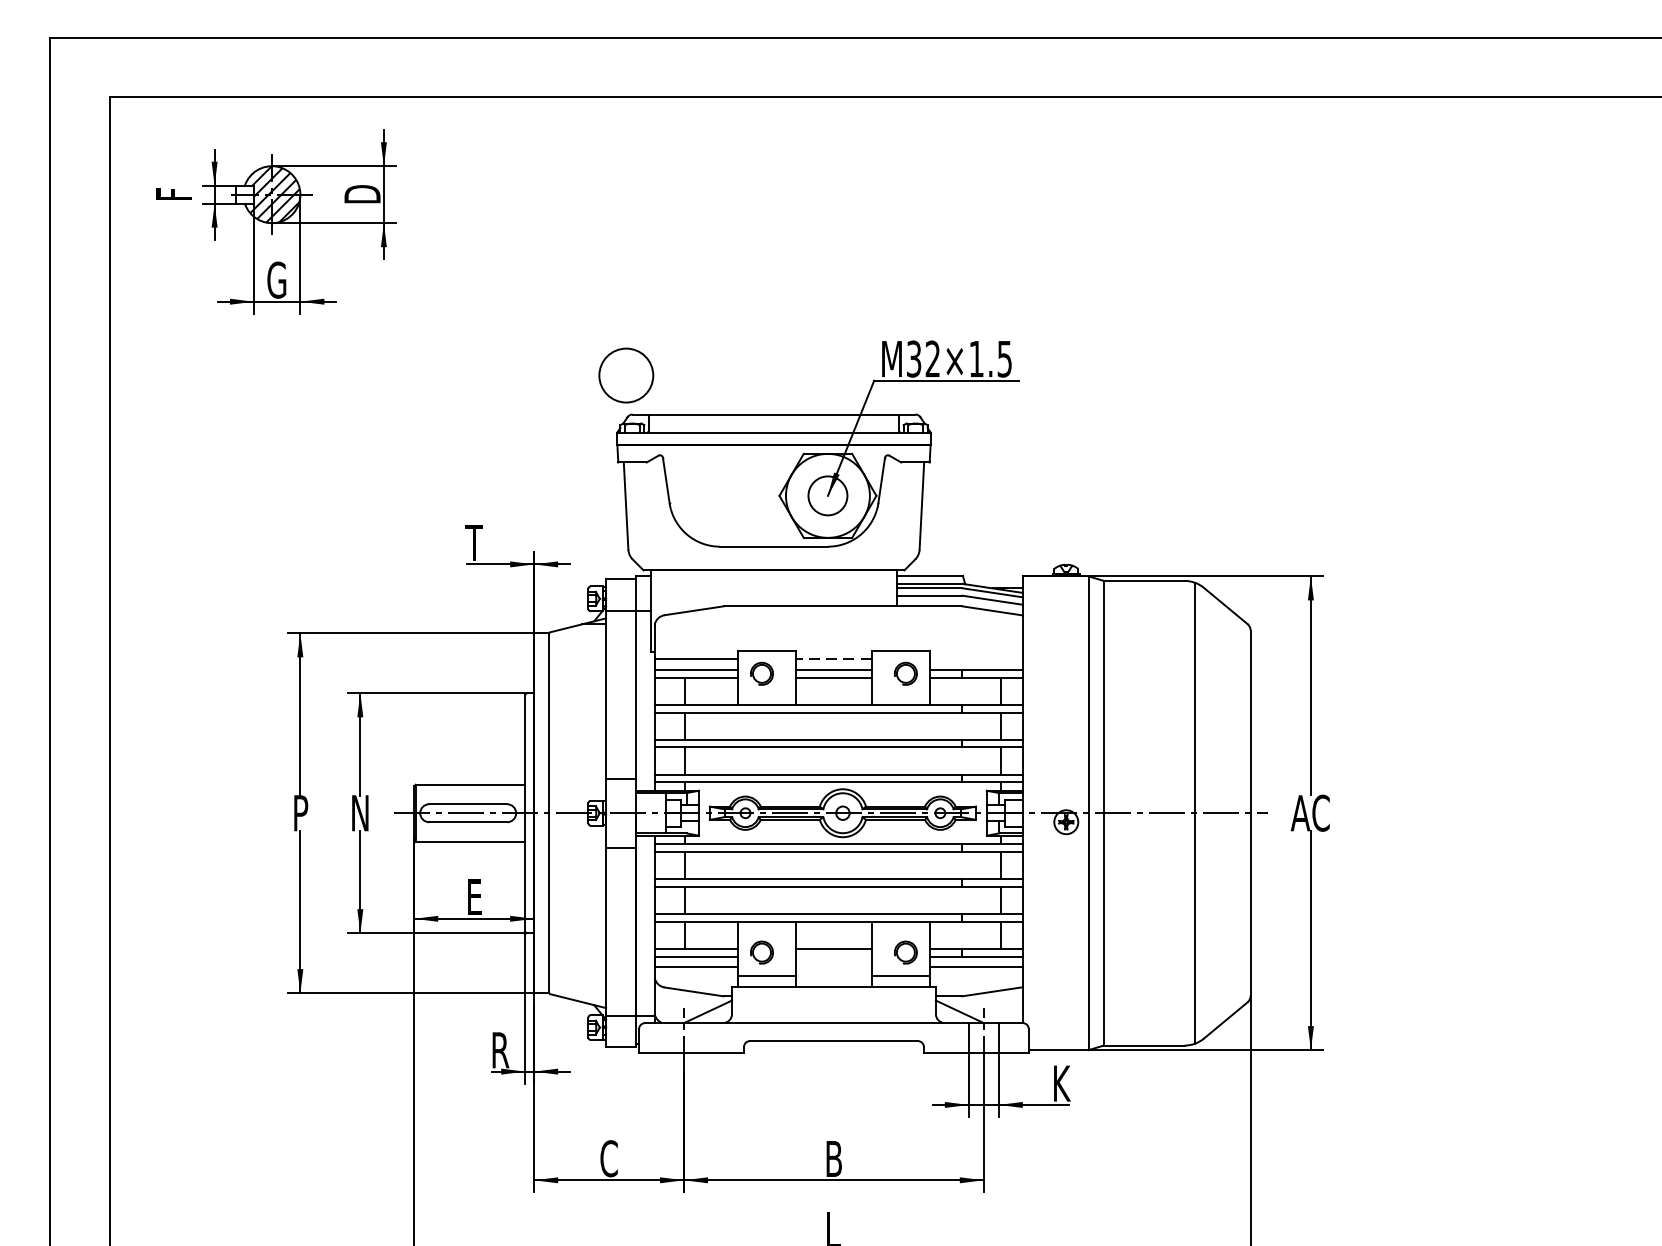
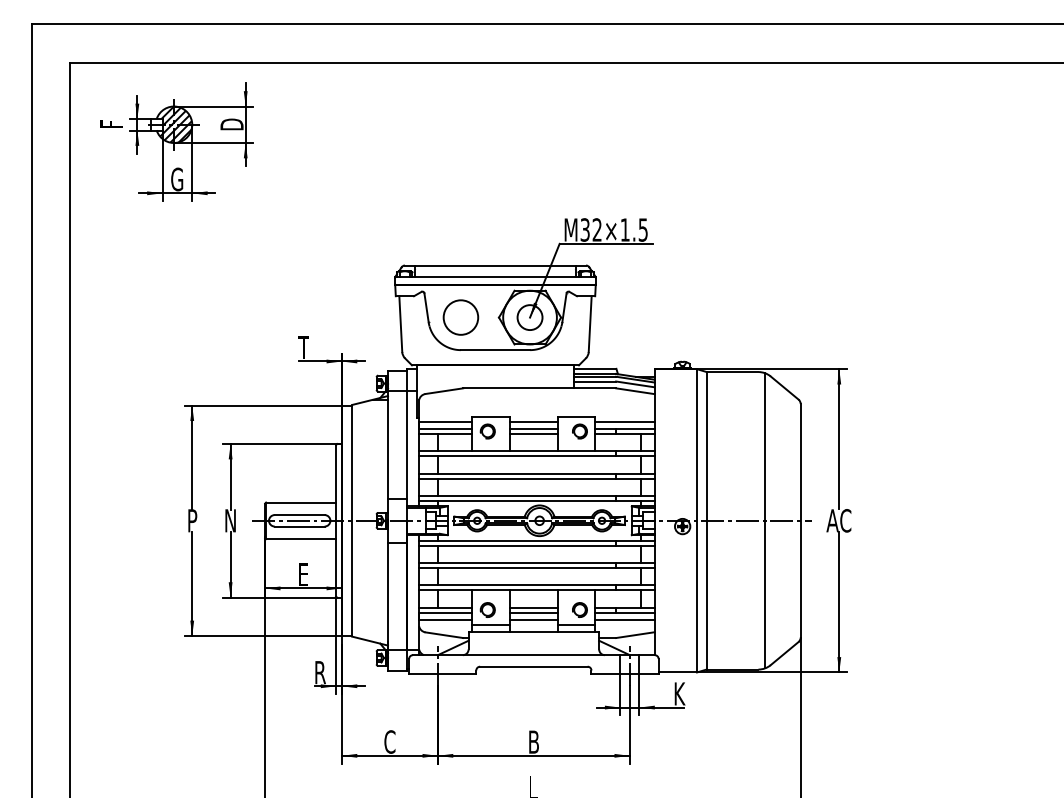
circle: (625, 375) -> (460, 317), moved
line: (833, 659) -> (533, 422), dashed -> solid
line: (975, 659) -> (624, 422), added
line: (833, 956) -> (533, 612), added
line: (833, 967) -> (533, 619), added

